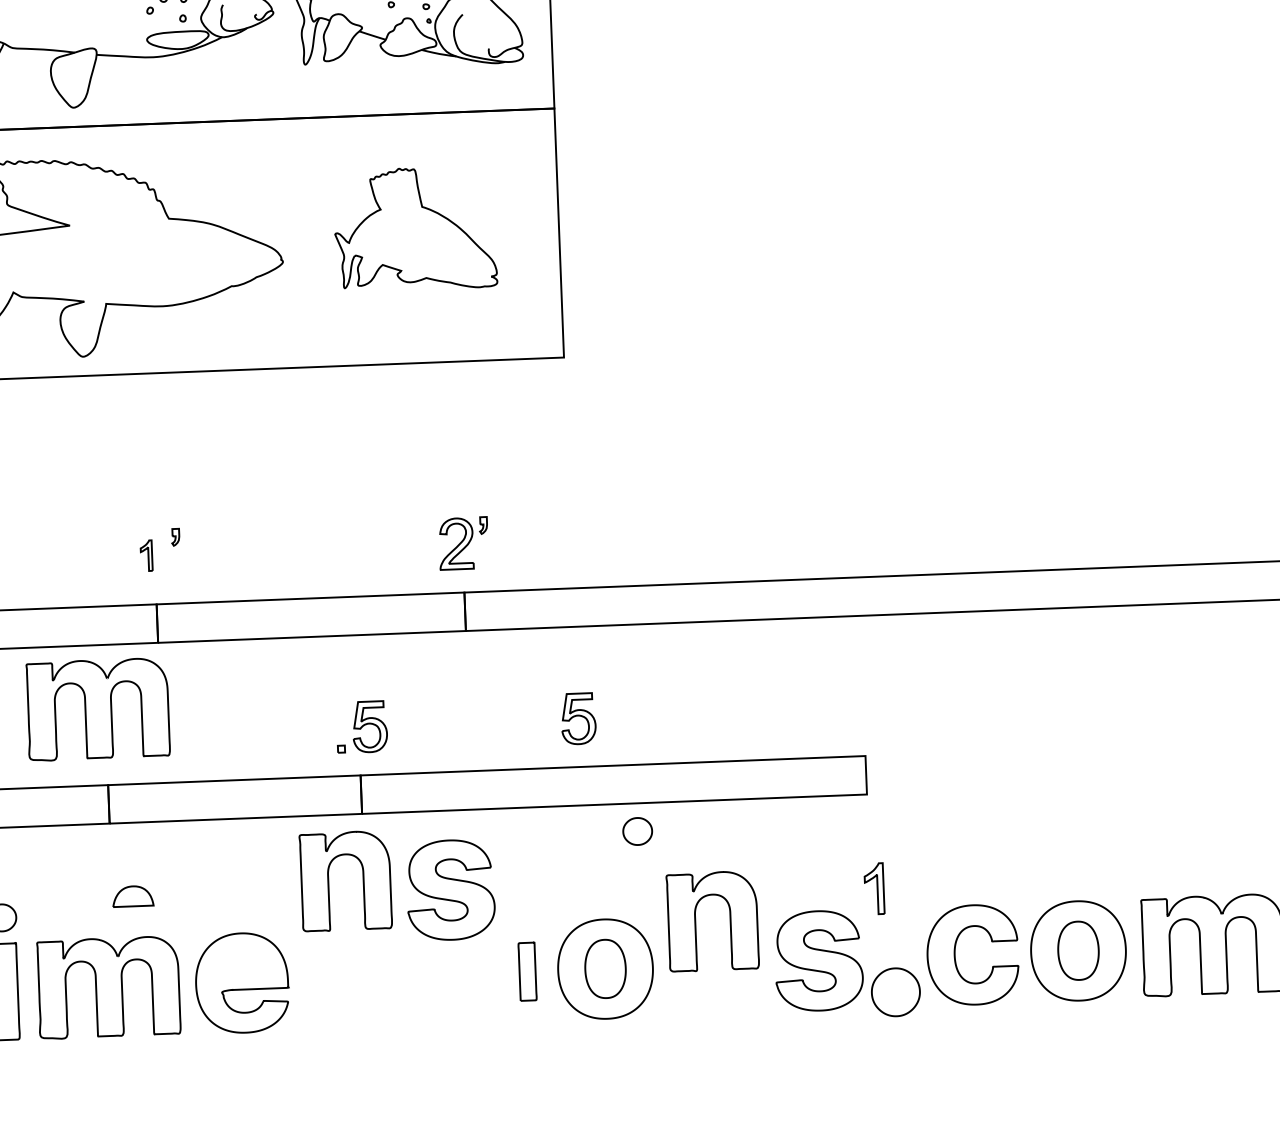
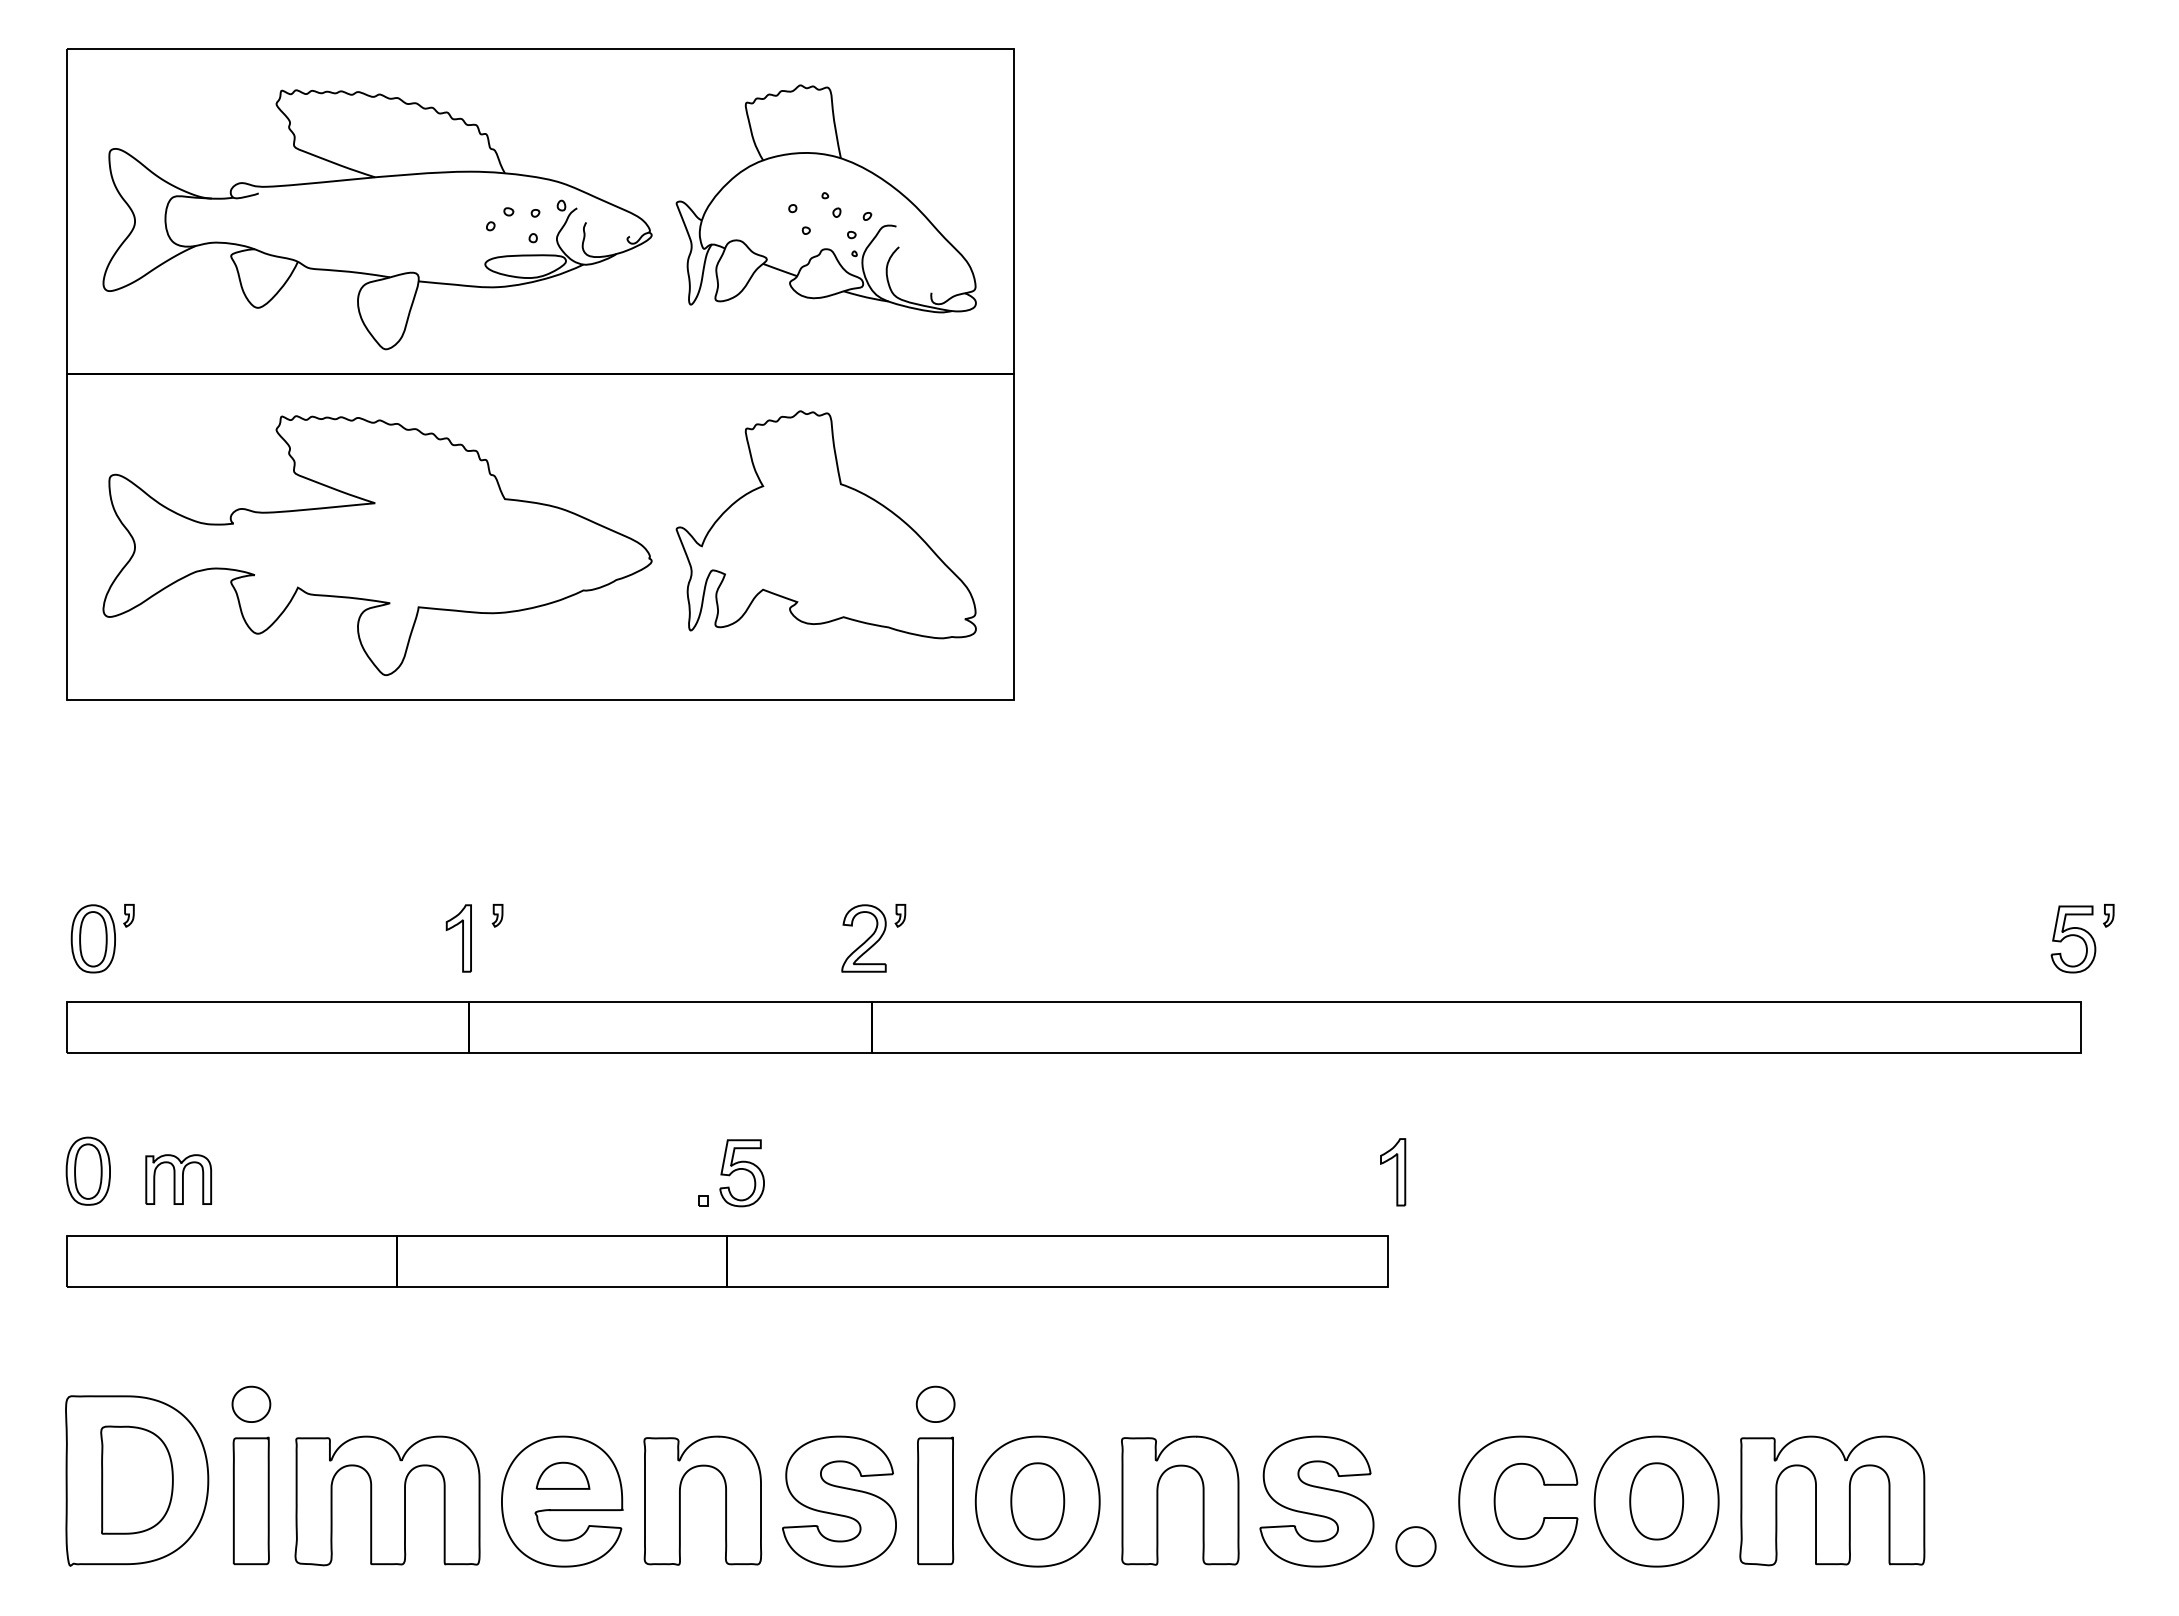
part: (414, 228) -> (825, 524), size x1.43
part: (146, 555) -> (458, 938), size x1.67
part: (97, 709) -> (387, 1136), removed
part: (578, 719) -> (1014, 1173), removed
part: (637, 830) -> (935, 1403), moved
part: (328, 881) -> (680, 1500), moved
part: (874, 889) -> (1393, 1172), moved
part: (450, 890) -> (839, 1501), moved
part: (132, 896) -> (562, 1475), moved
part: (696, 921) -> (1158, 1500), moved
part: (527, 971) -> (935, 1500), size x1.67
part: (895, 992) -> (1415, 1546), size x0.62

